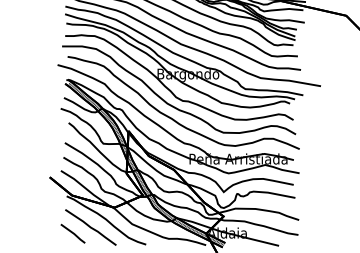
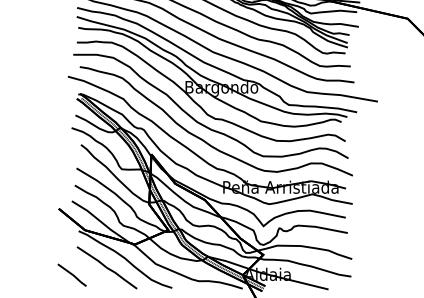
line: (72, 233) -> (71, 274), moved

